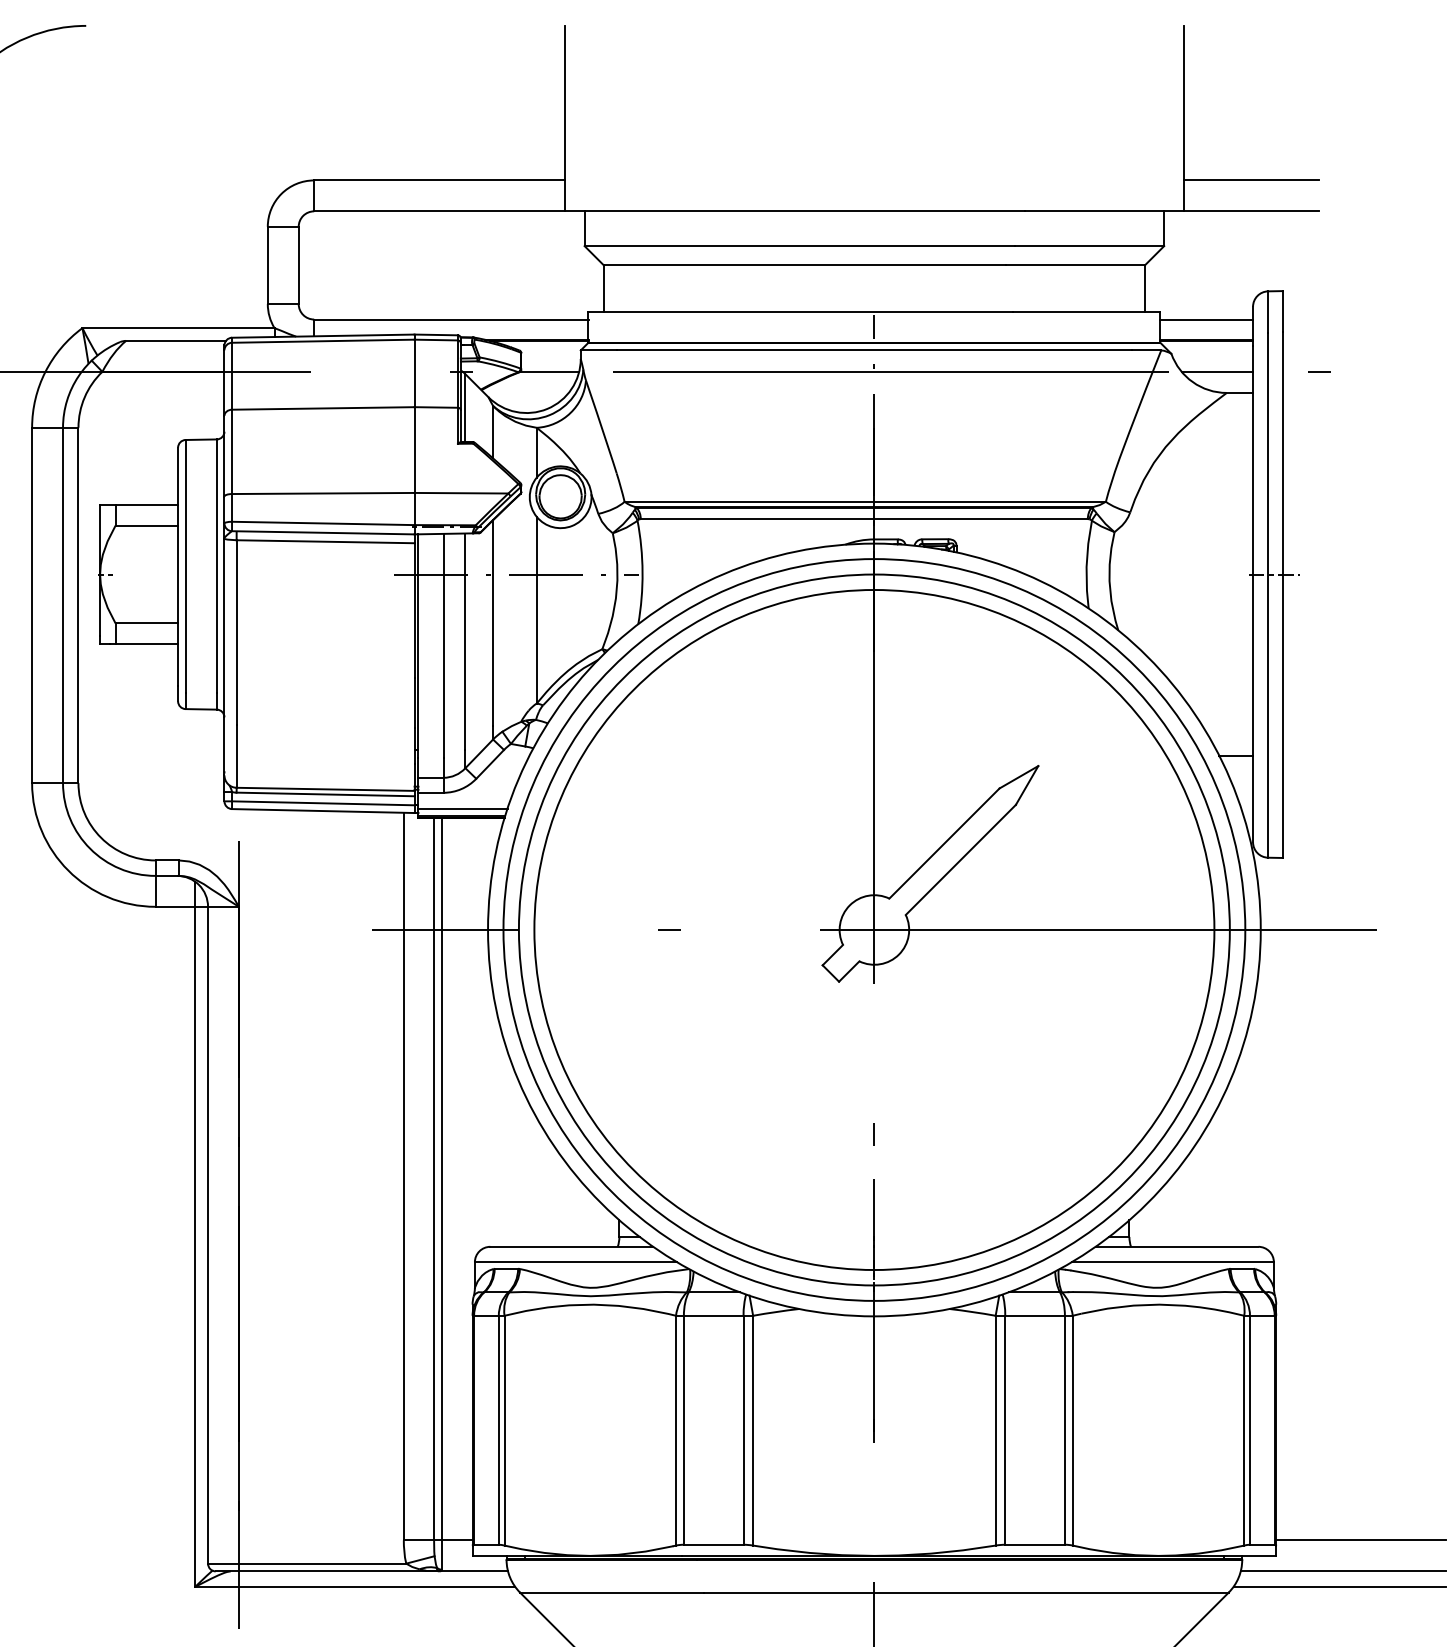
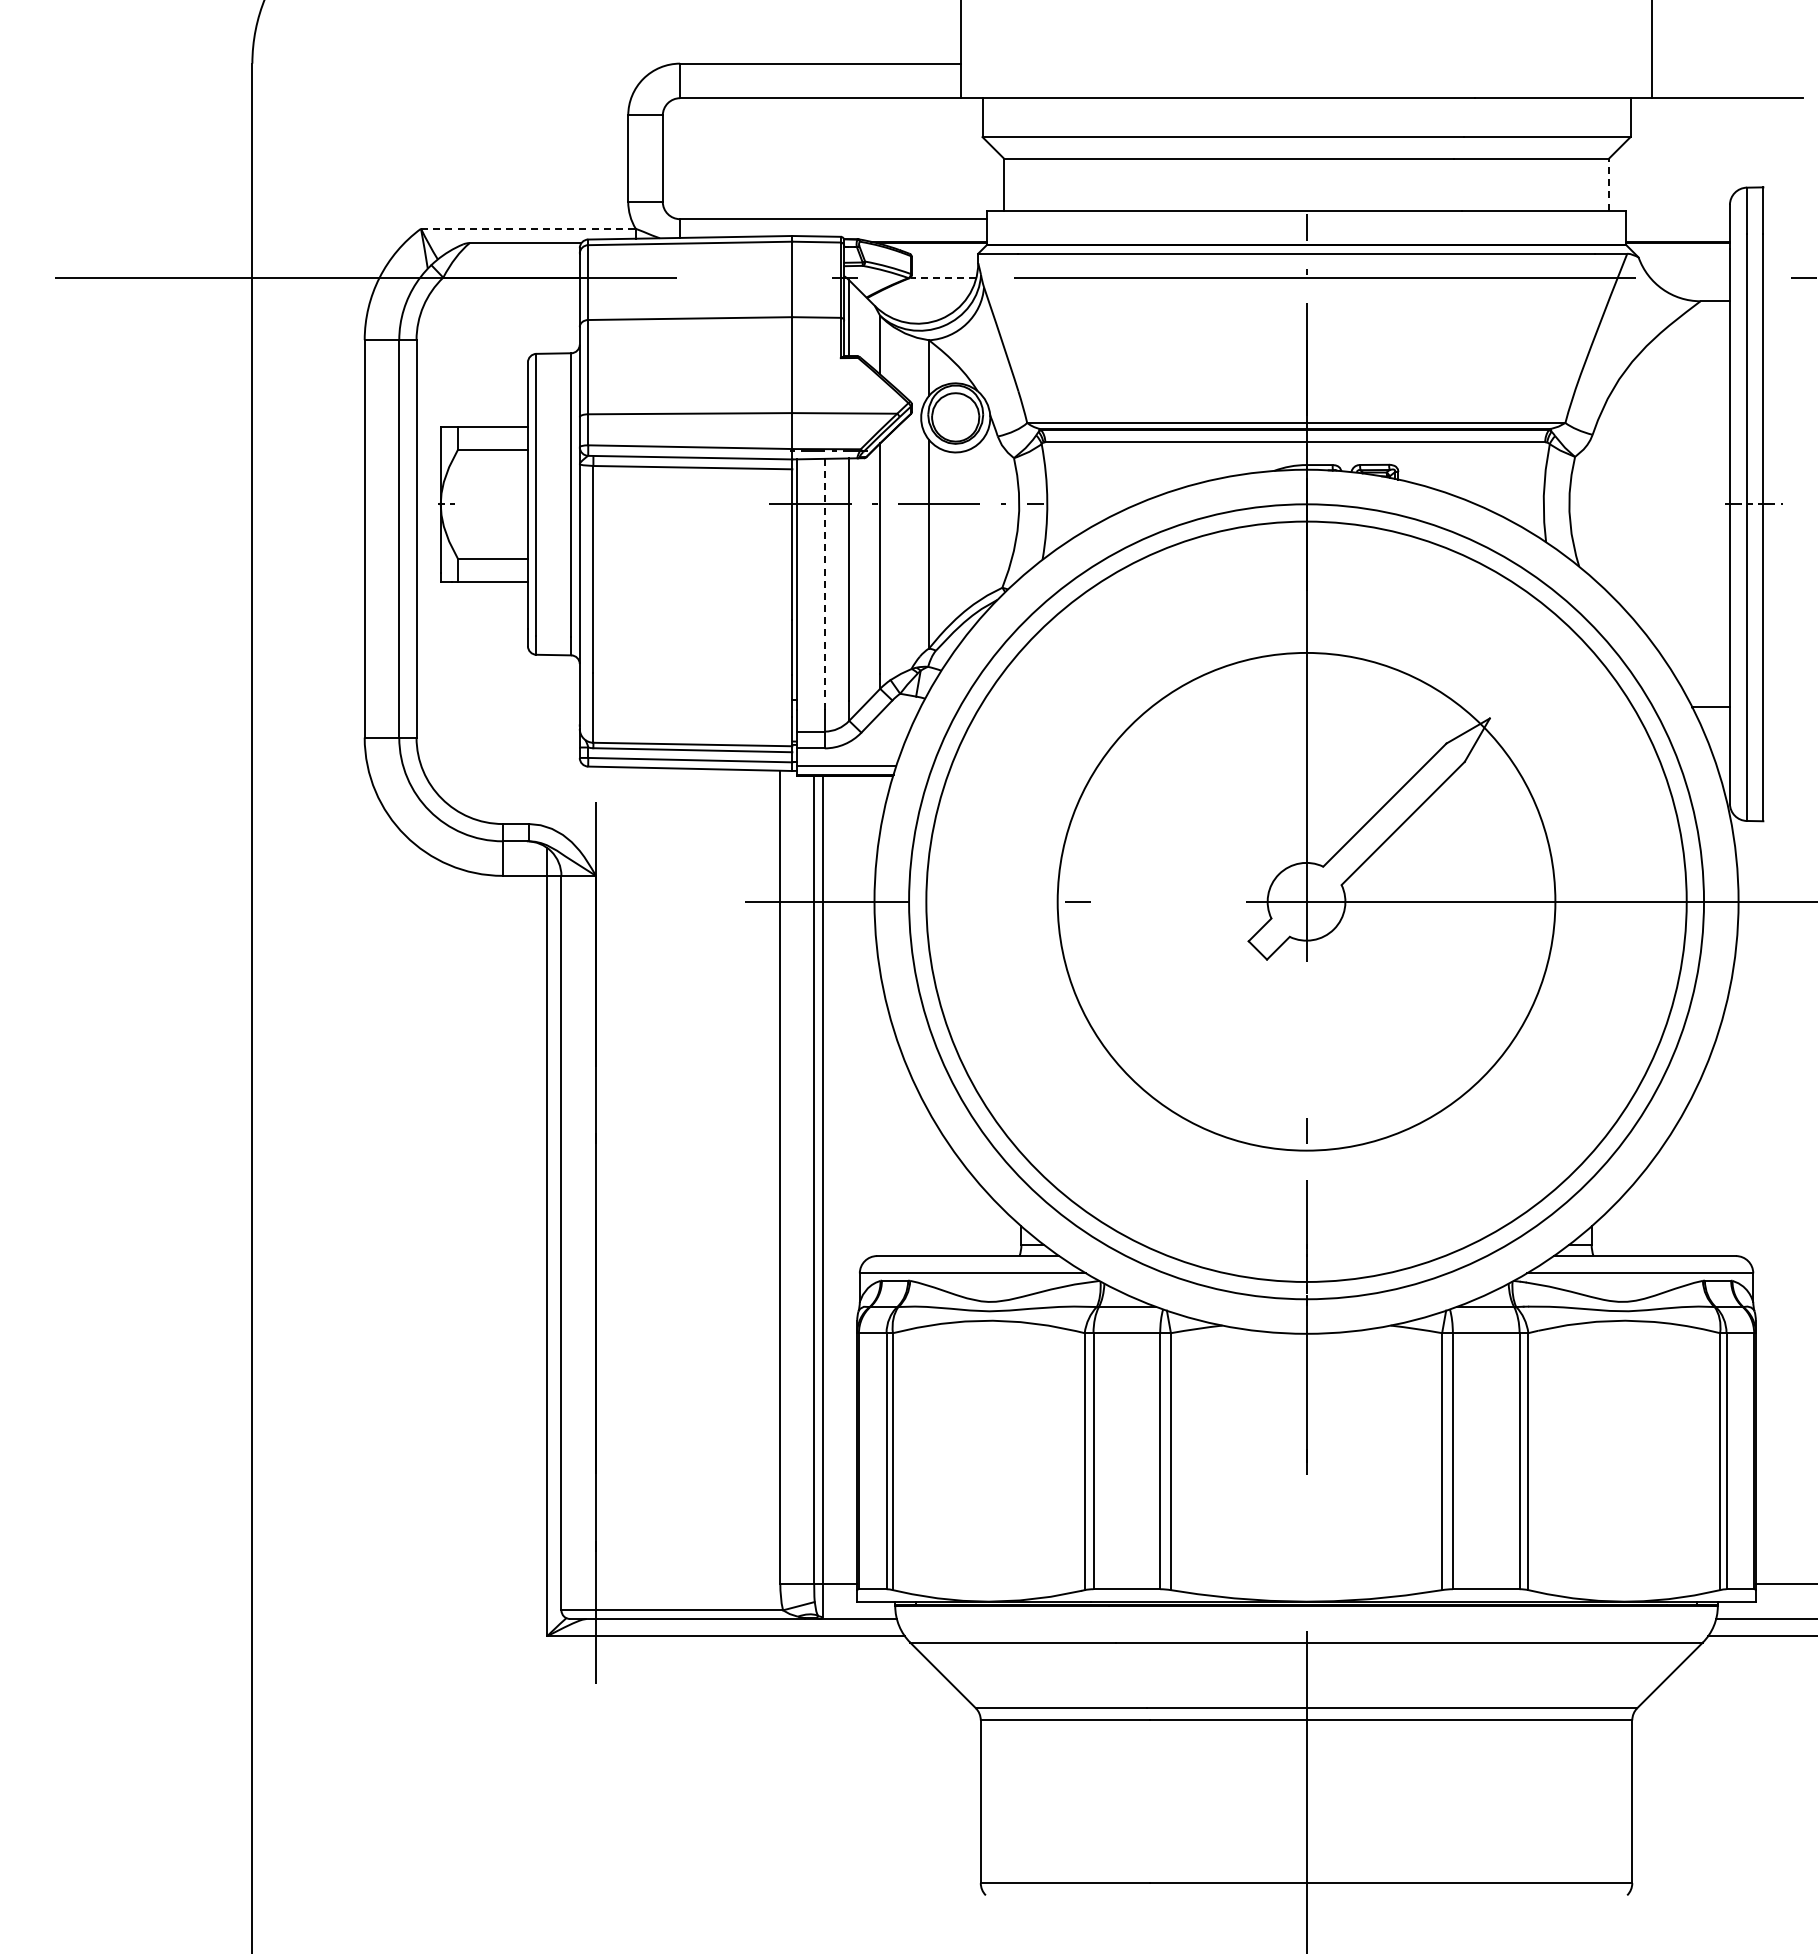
line: (1250, 180) -> (1727, 63), removed
line: (1144, 288) -> (1608, 184), solid -> dashed
line: (1206, 319) -> (1677, 219), removed
line: (178, 327) -> (528, 228), solid -> dashed
line: (549, 371) -> (943, 277), solid -> dashed
line: (1216, 371) -> (1689, 277), removed
line: (443, 646) -> (824, 584), solid -> dashed
circle: (874, 929) -> (1306, 901), size x0.6

